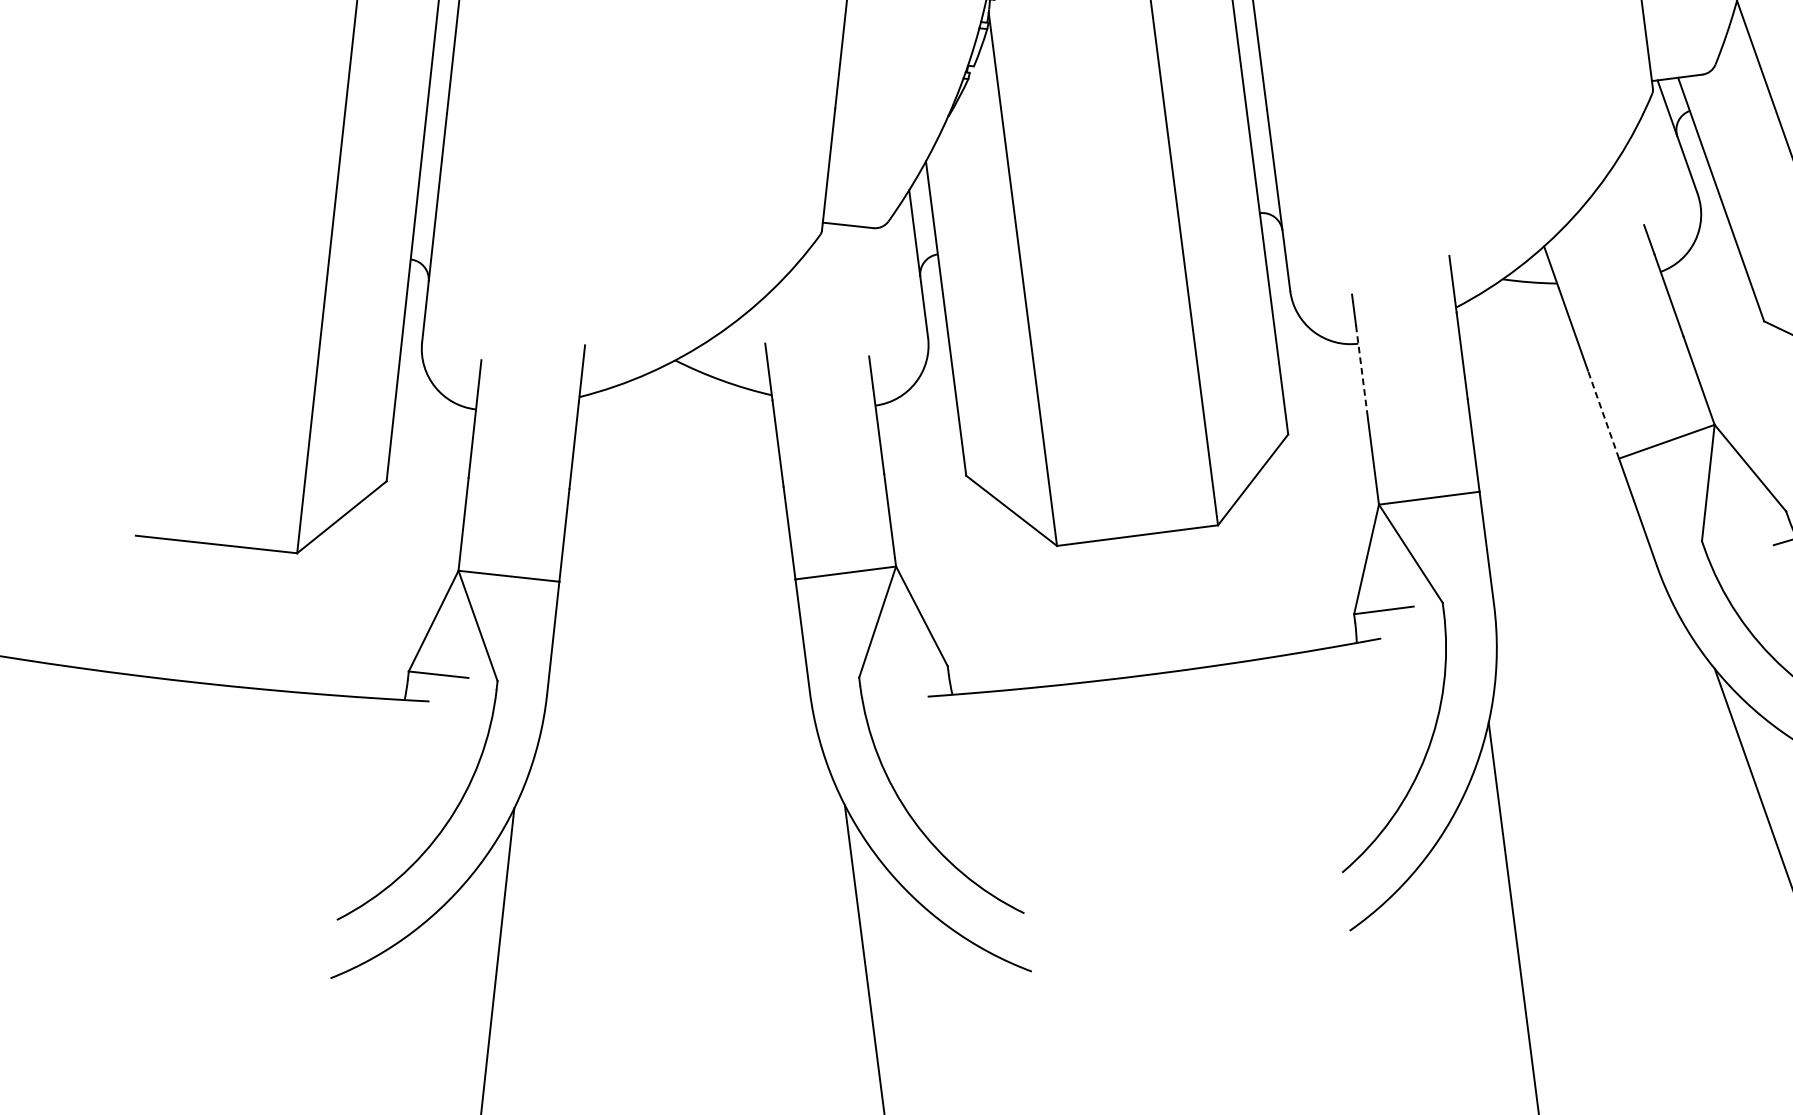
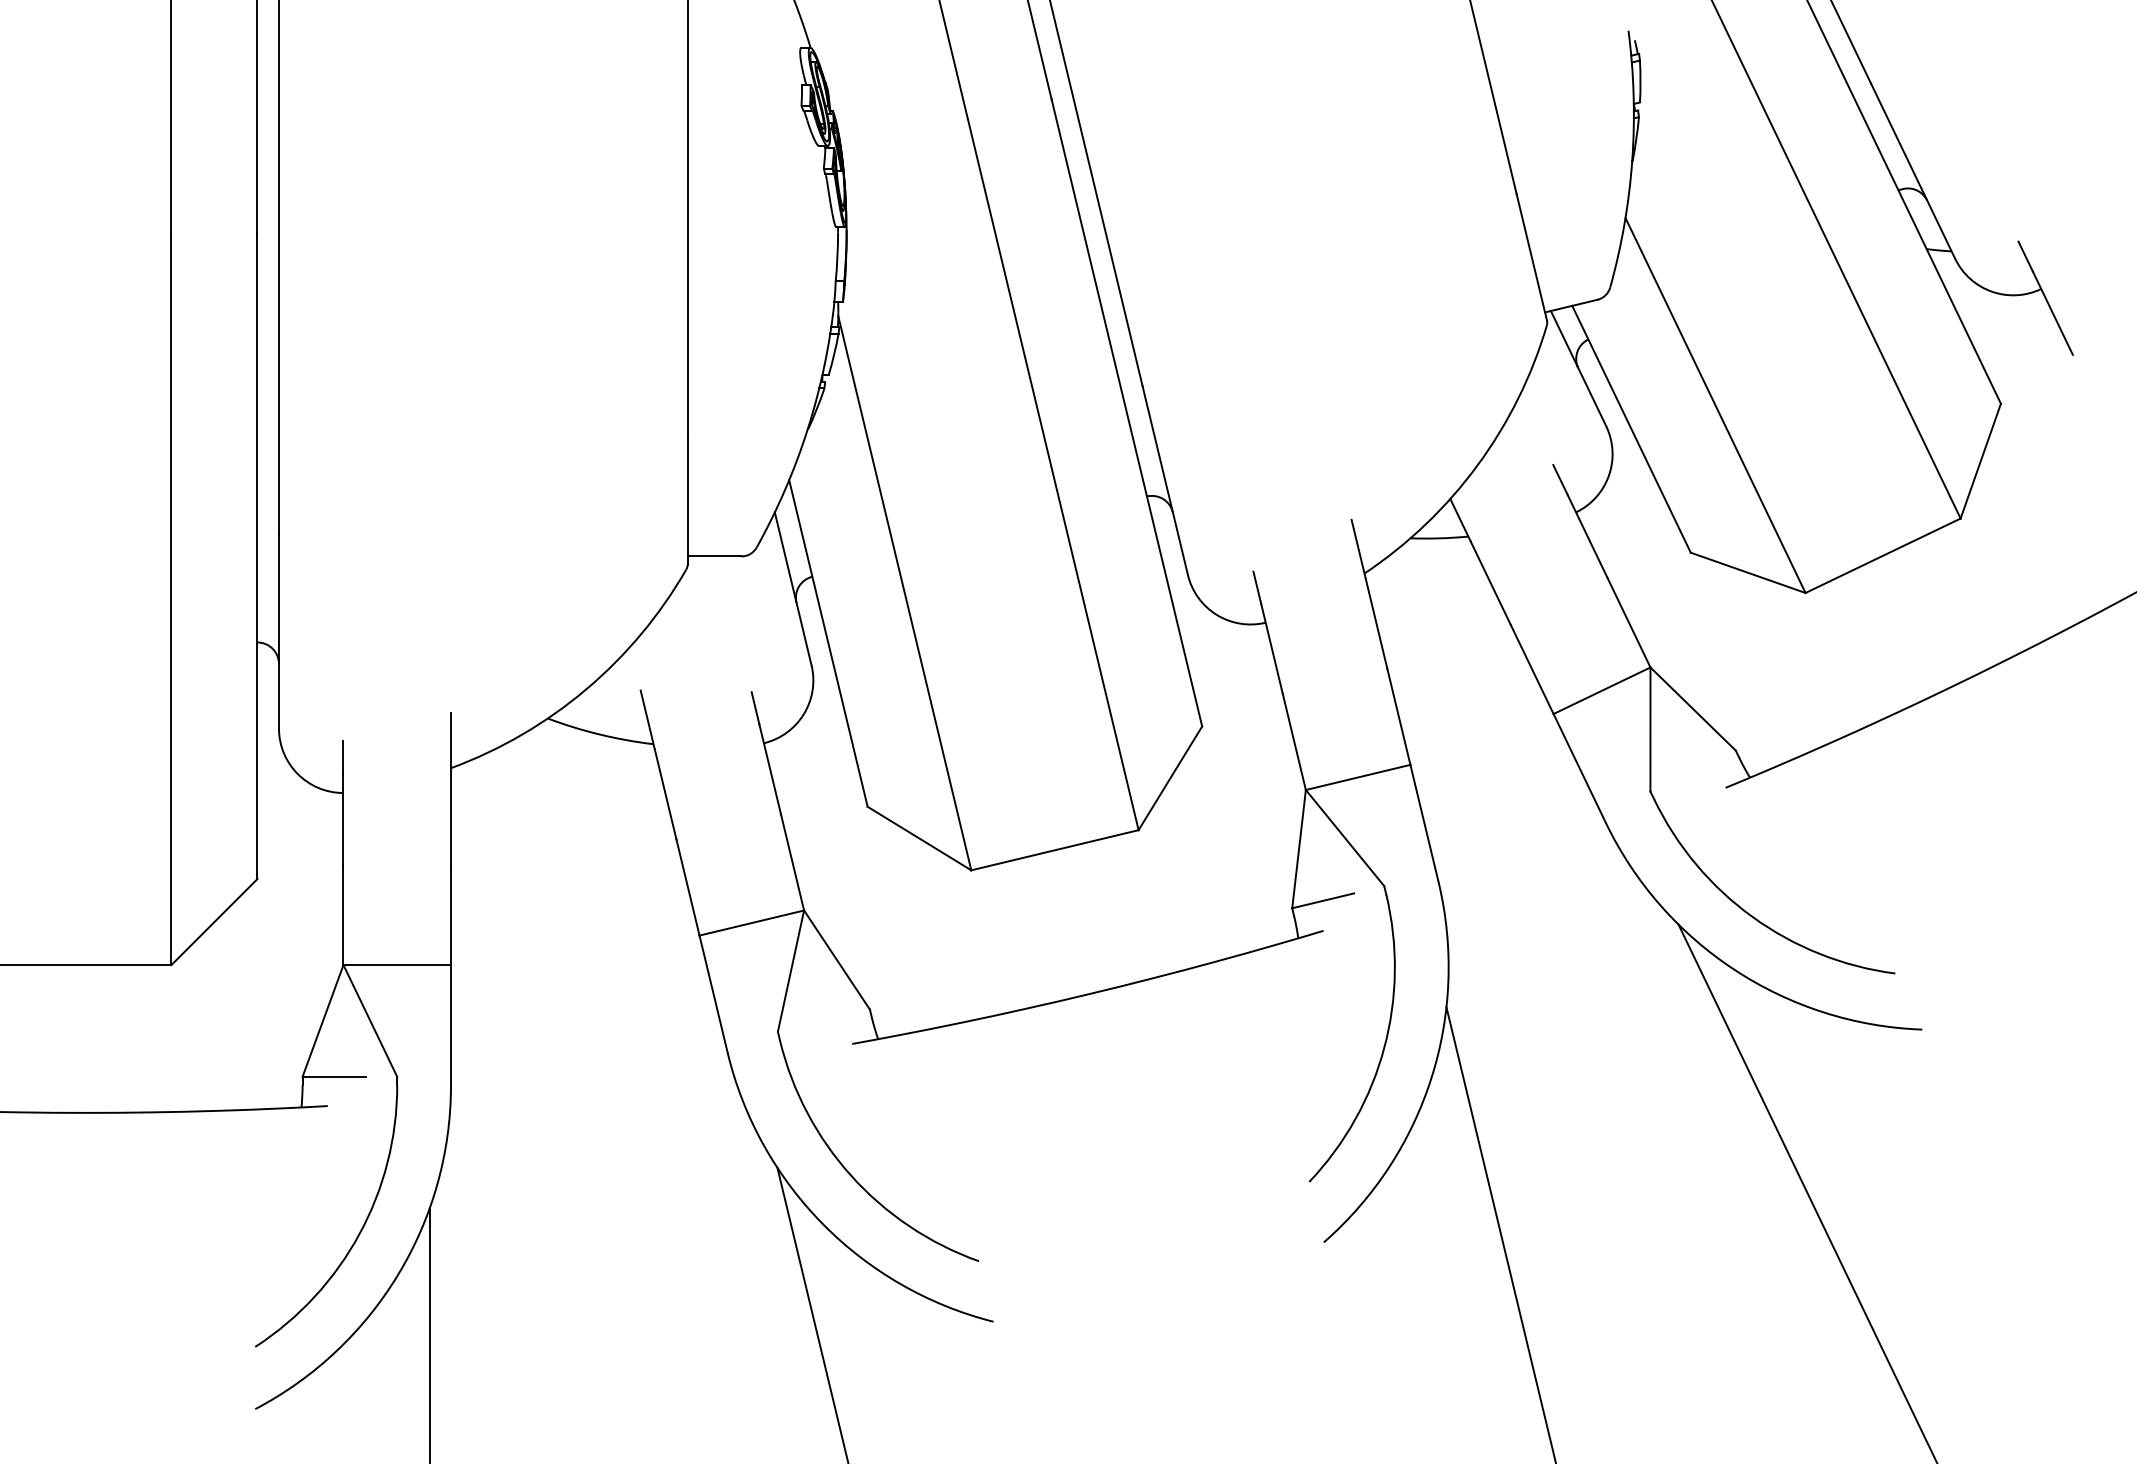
line: (1361, 369) -> (1272, 649), dashed -> solid
line: (1602, 413) -> (1531, 668), dashed -> solid

